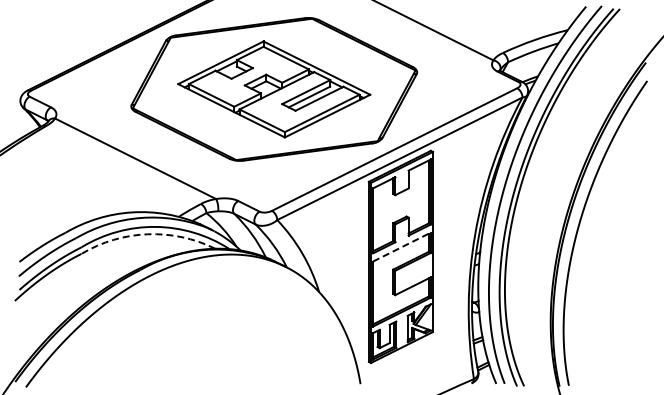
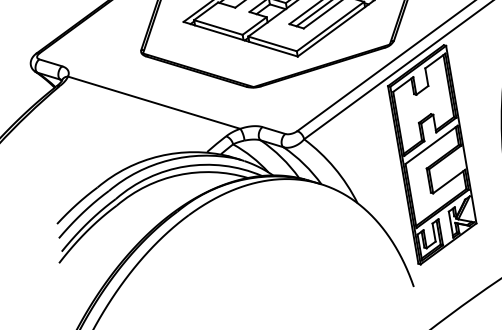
arc: (147, 234) -> (178, 175), dashed -> solid
line: (402, 246) -> (432, 144), dashed -> solid

